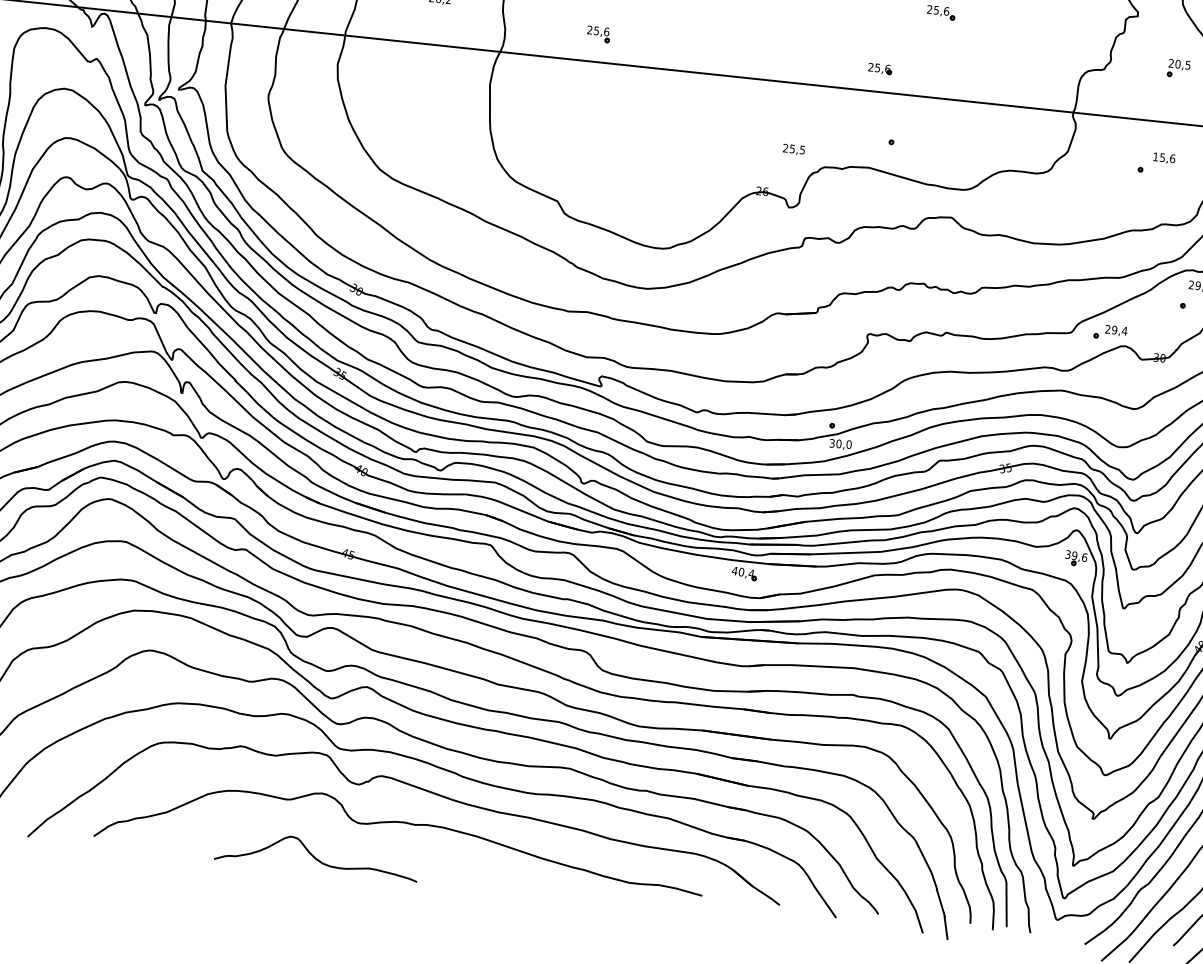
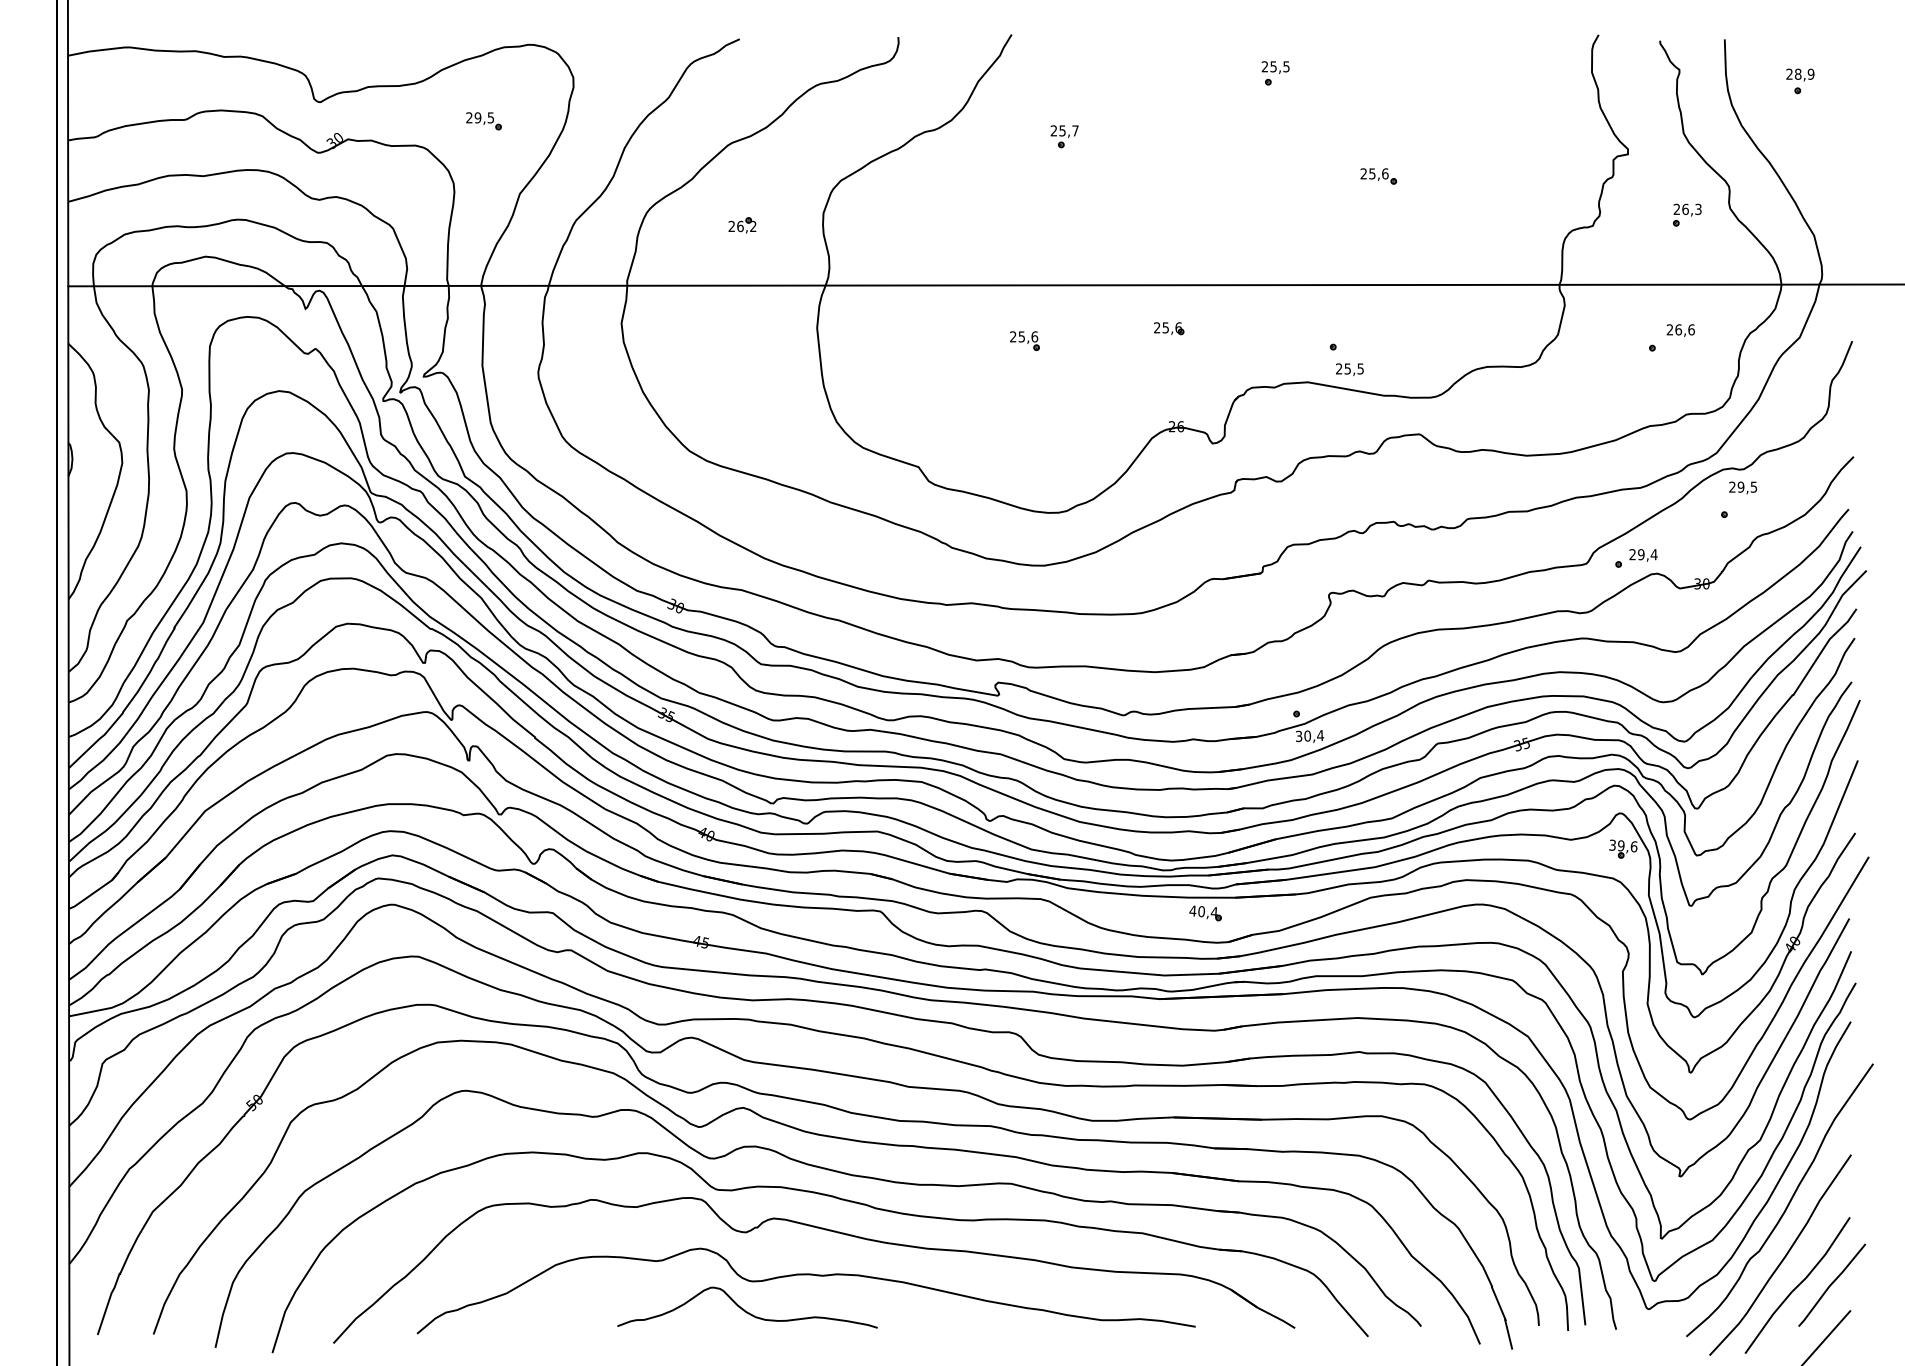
part: (598, 33) -> (1024, 340), moved
text: (1182, 63) -> (1691, 208), 20,5 -> 26,3
part: (880, 68) -> (1169, 328), moved
text: (793, 149) -> (1349, 369), moved
text: (1159, 157) -> (1674, 329), 15,6 -> 26,6
text: (849, 444) -> (1320, 735), 30,0 -> 30,4
curve: (314, 856) -> (744, 1309), moved

